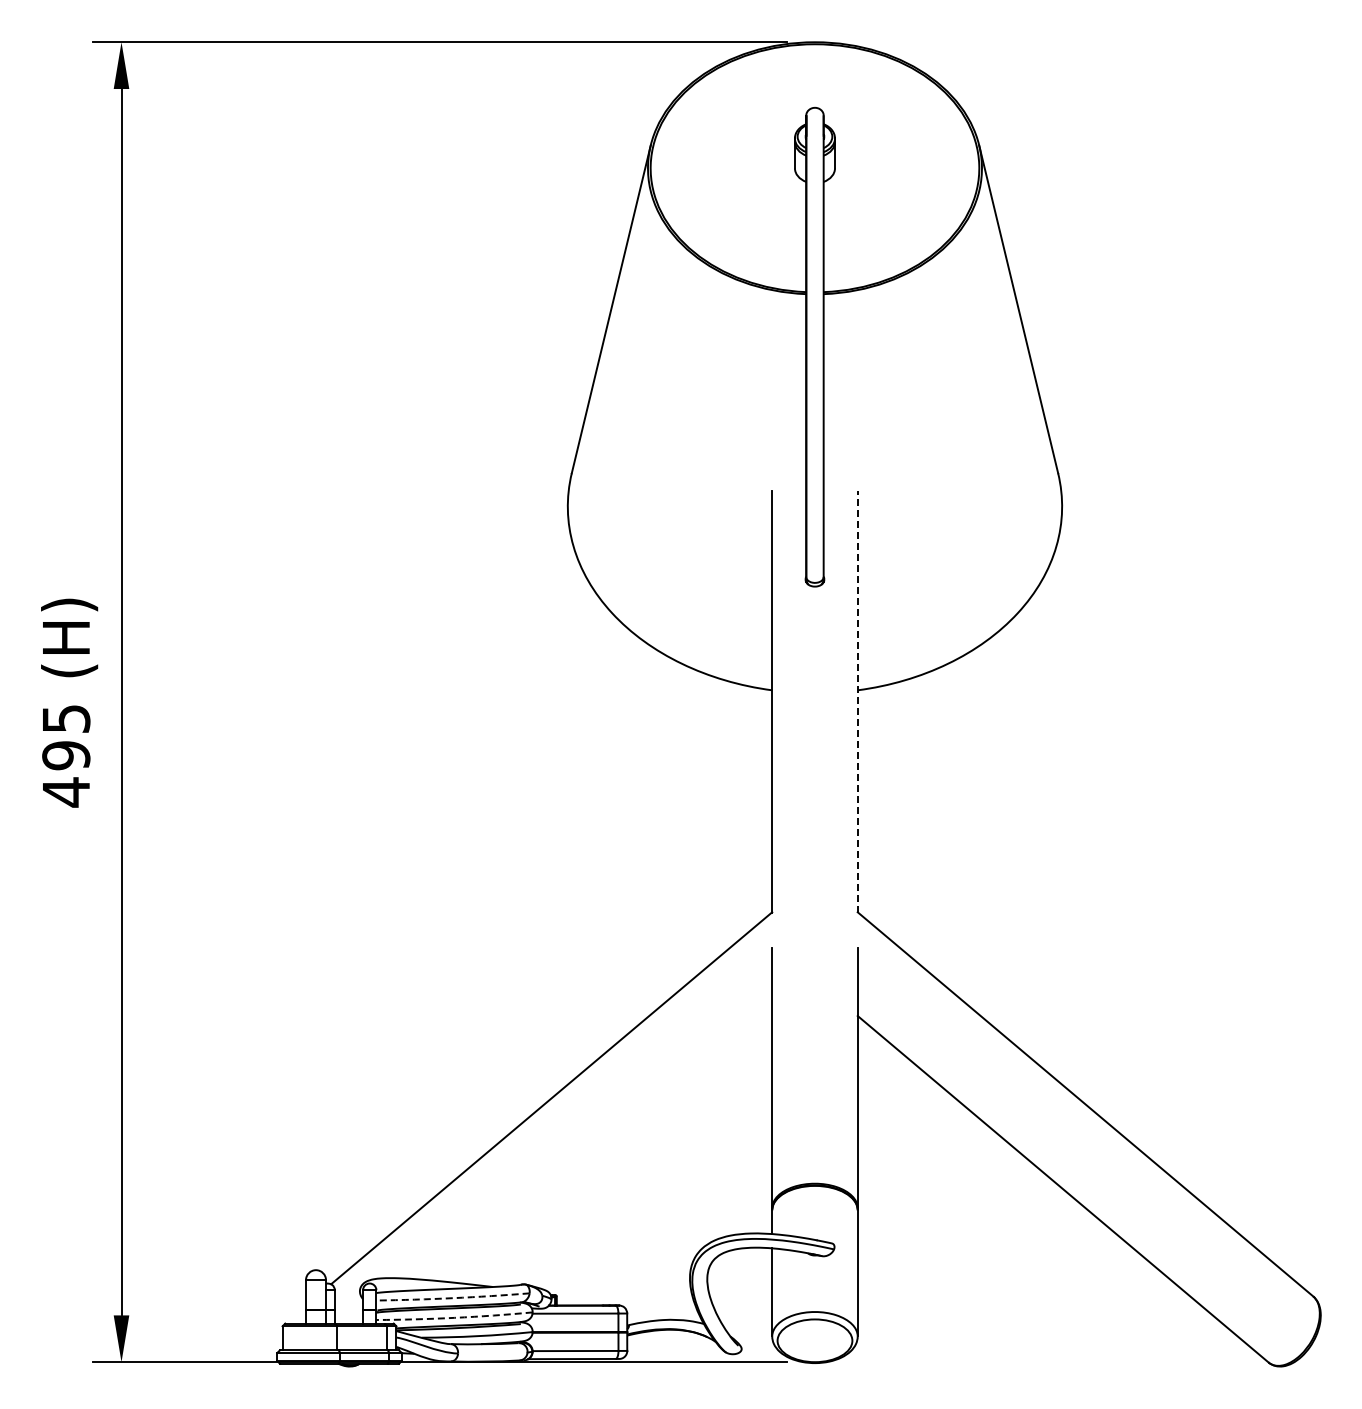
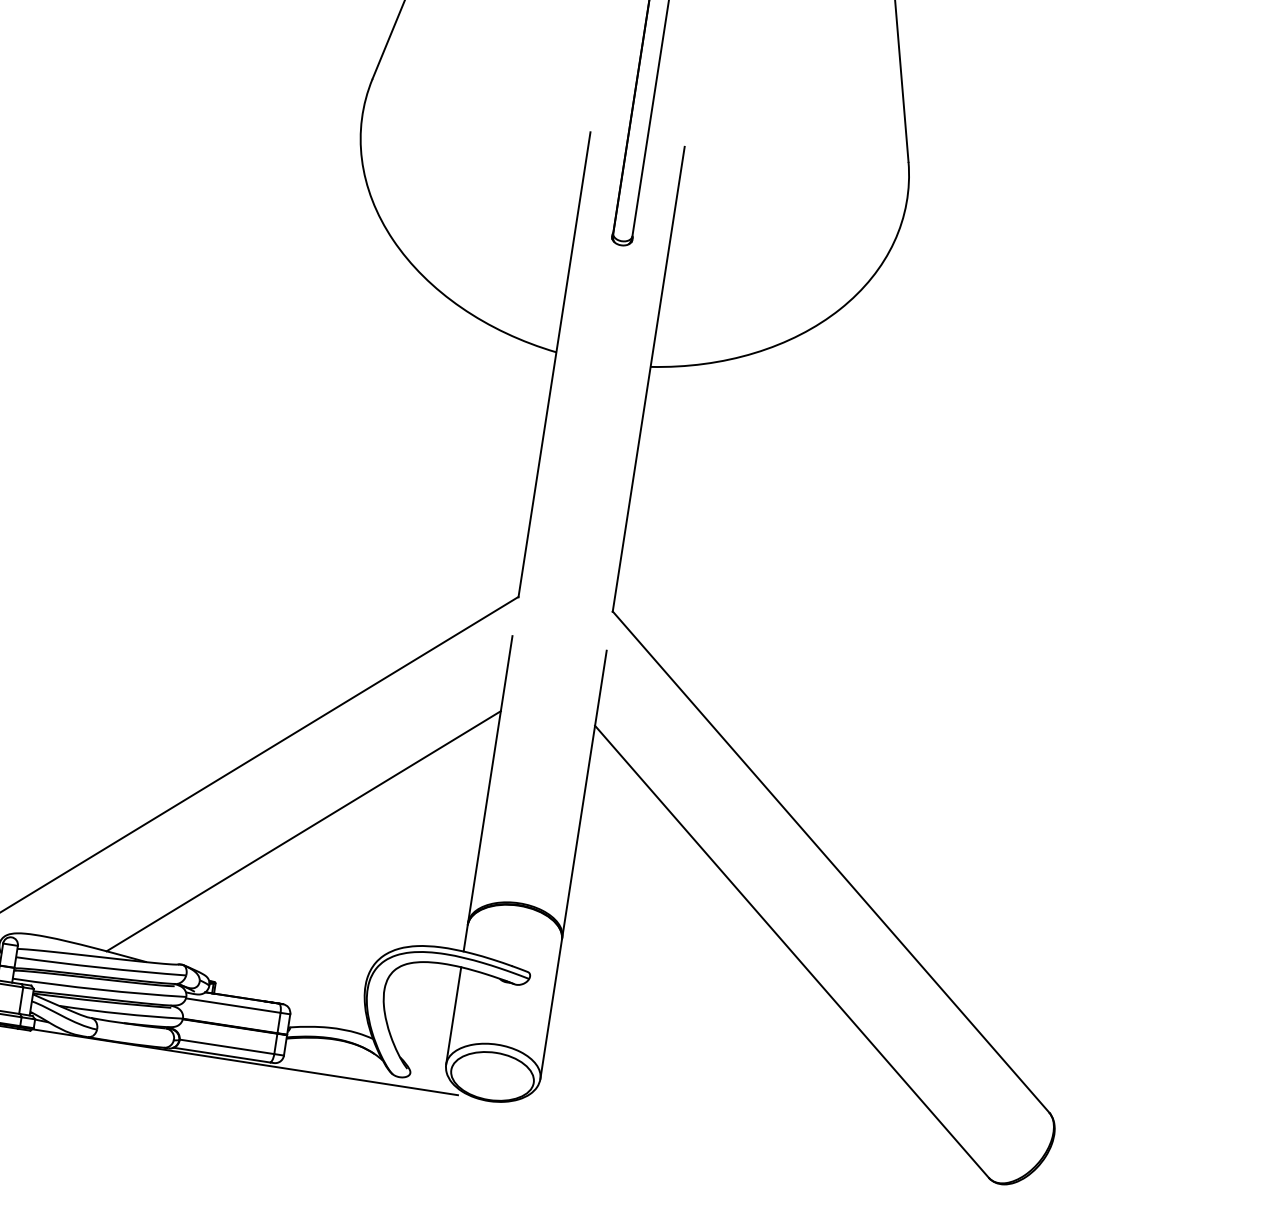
line: (857, 701) -> (648, 379), dashed -> solid
line: (613, 1148) -> (303, 830), added
arc: (453, 1298) -> (101, 968), dashed -> solid
arc: (454, 1317) -> (99, 989), dashed -> solid

